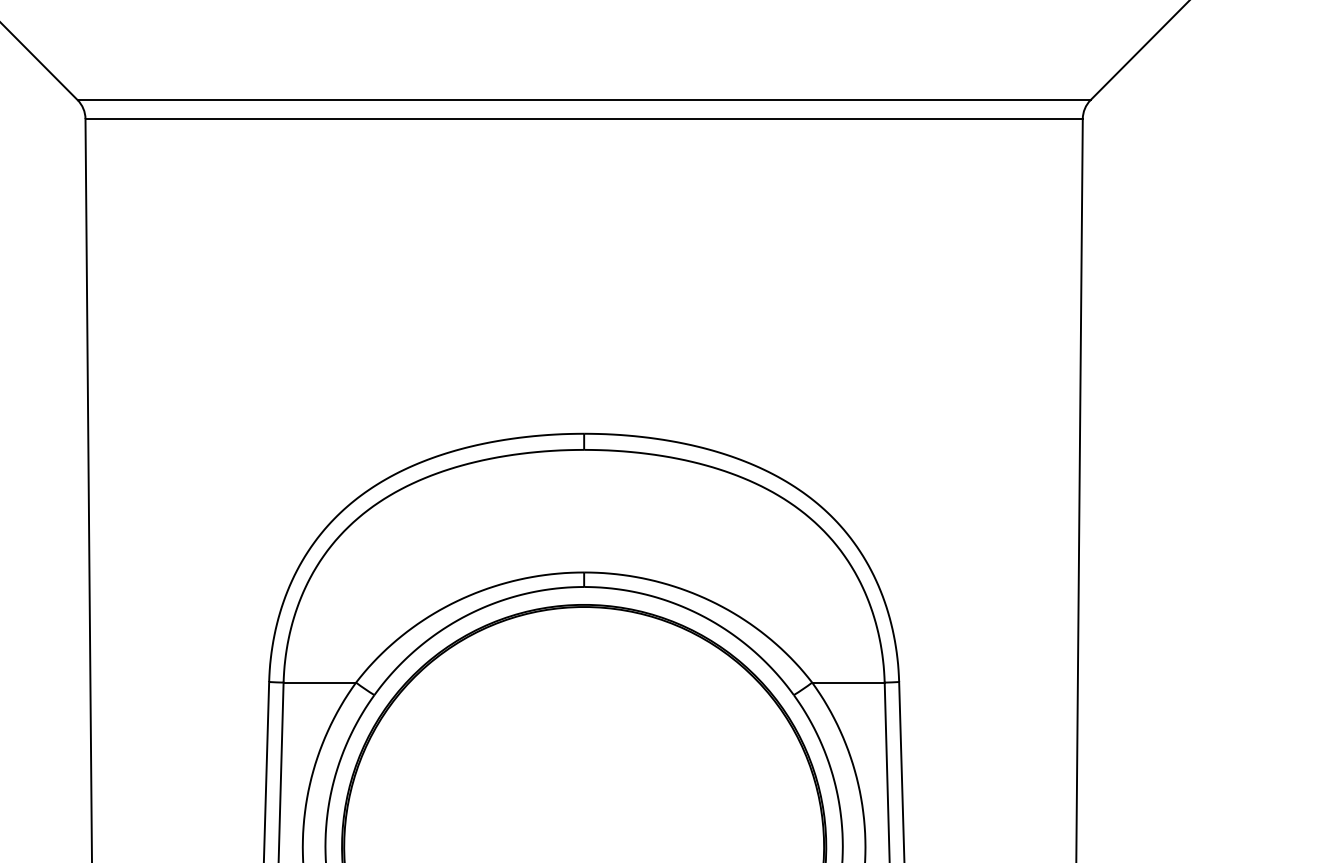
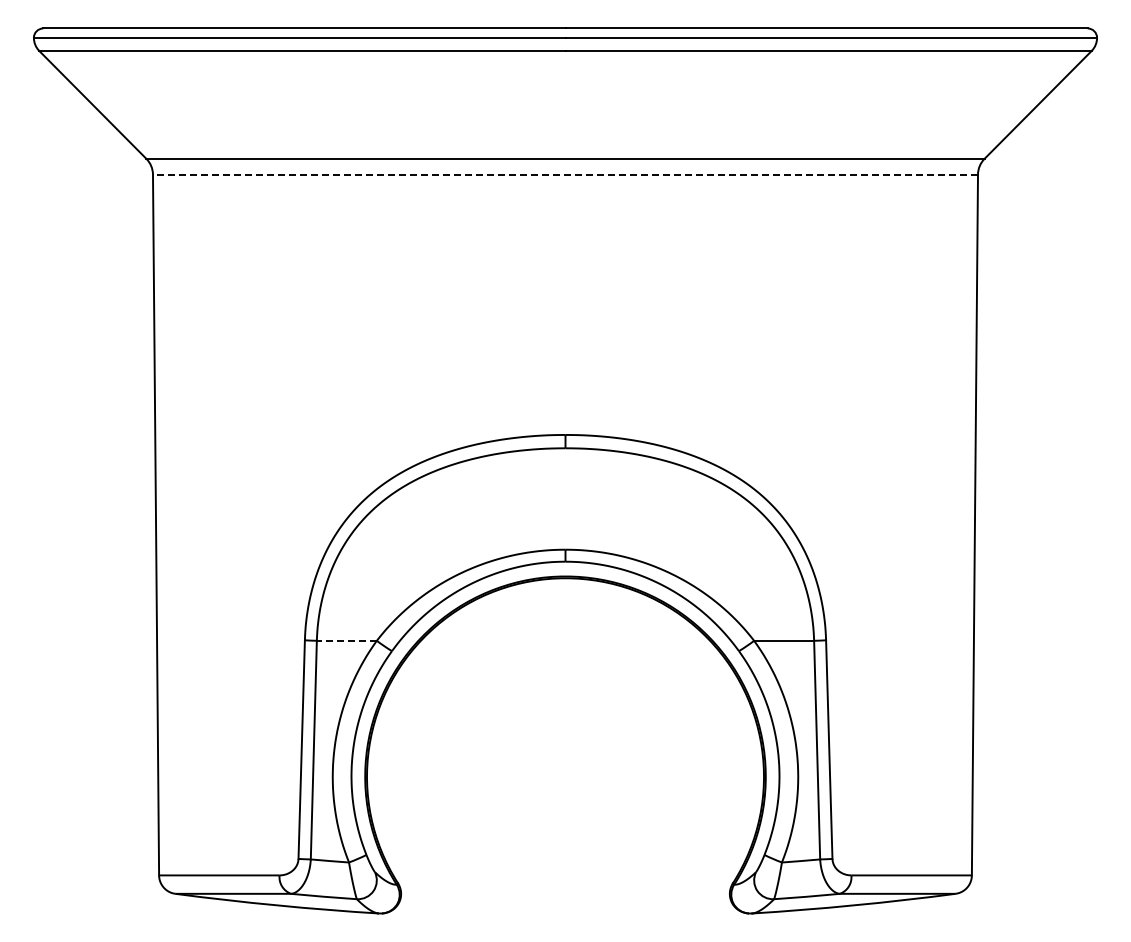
line: (584, 118) -> (565, 174), solid -> dashed
line: (319, 682) -> (346, 640), solid -> dashed

